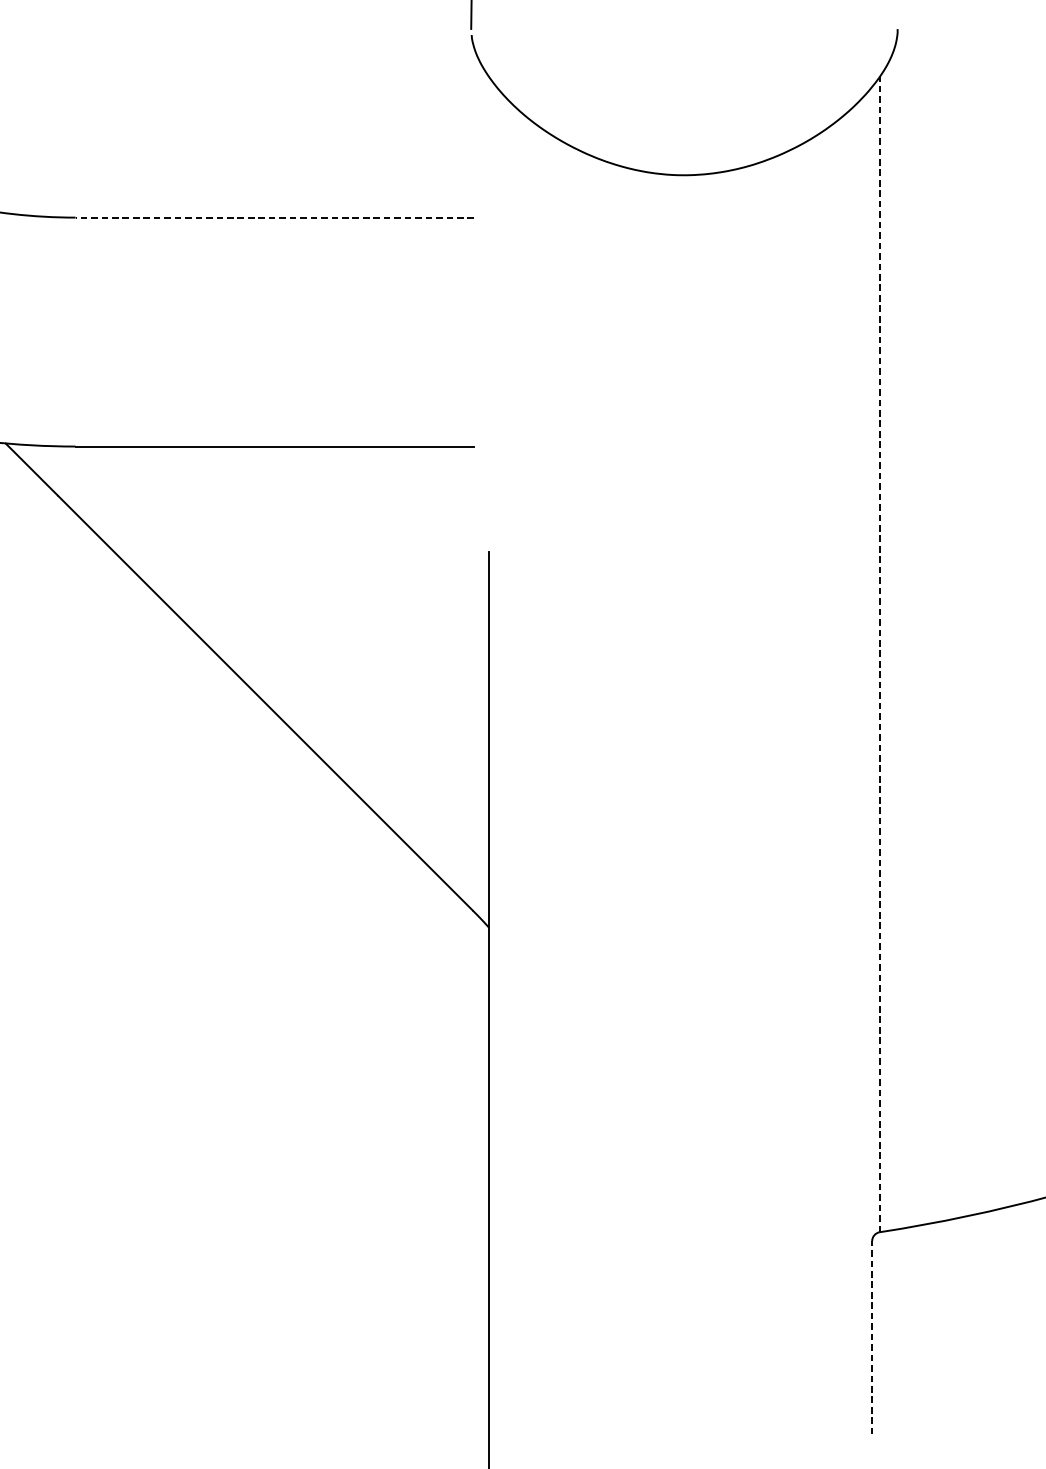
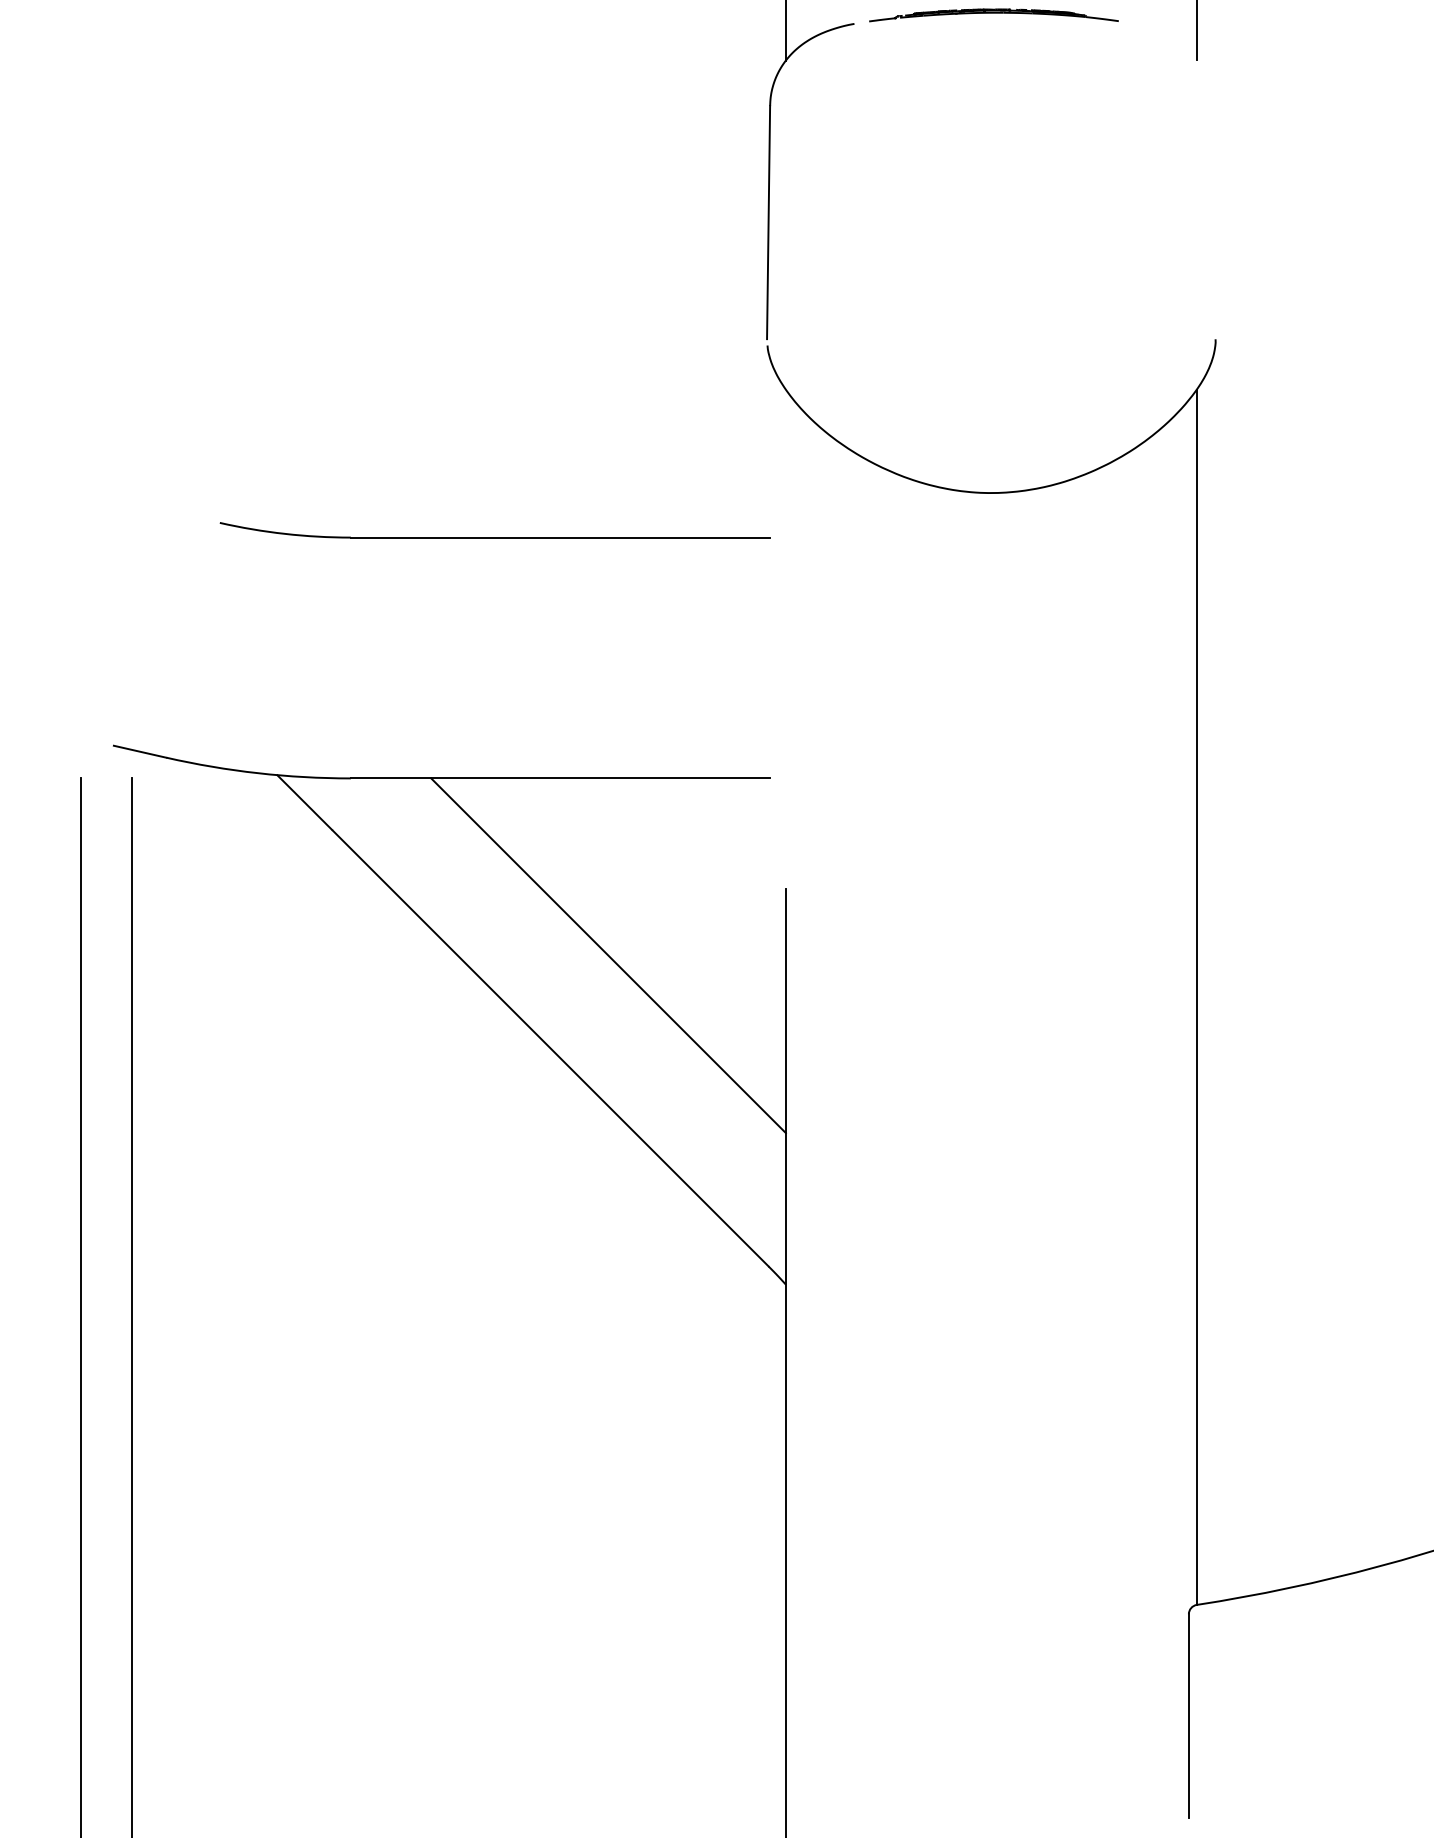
line: (274, 217) -> (560, 537), dashed -> solid
line: (320, 614) -> (608, 955), added
line: (879, 654) -> (1196, 997), dashed -> solid
line: (871, 1337) -> (1188, 1715), dashed -> solid

